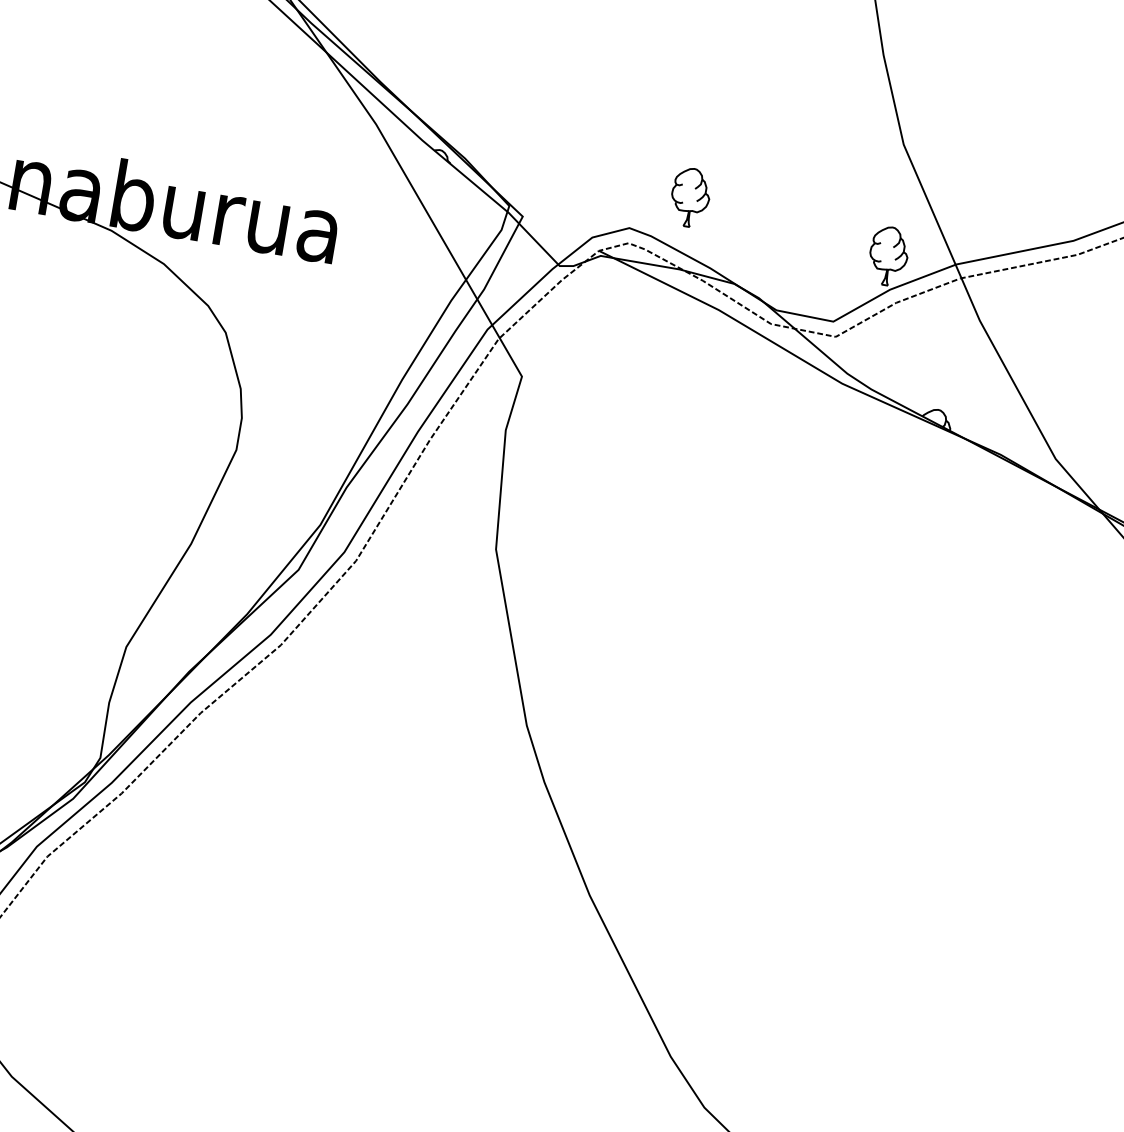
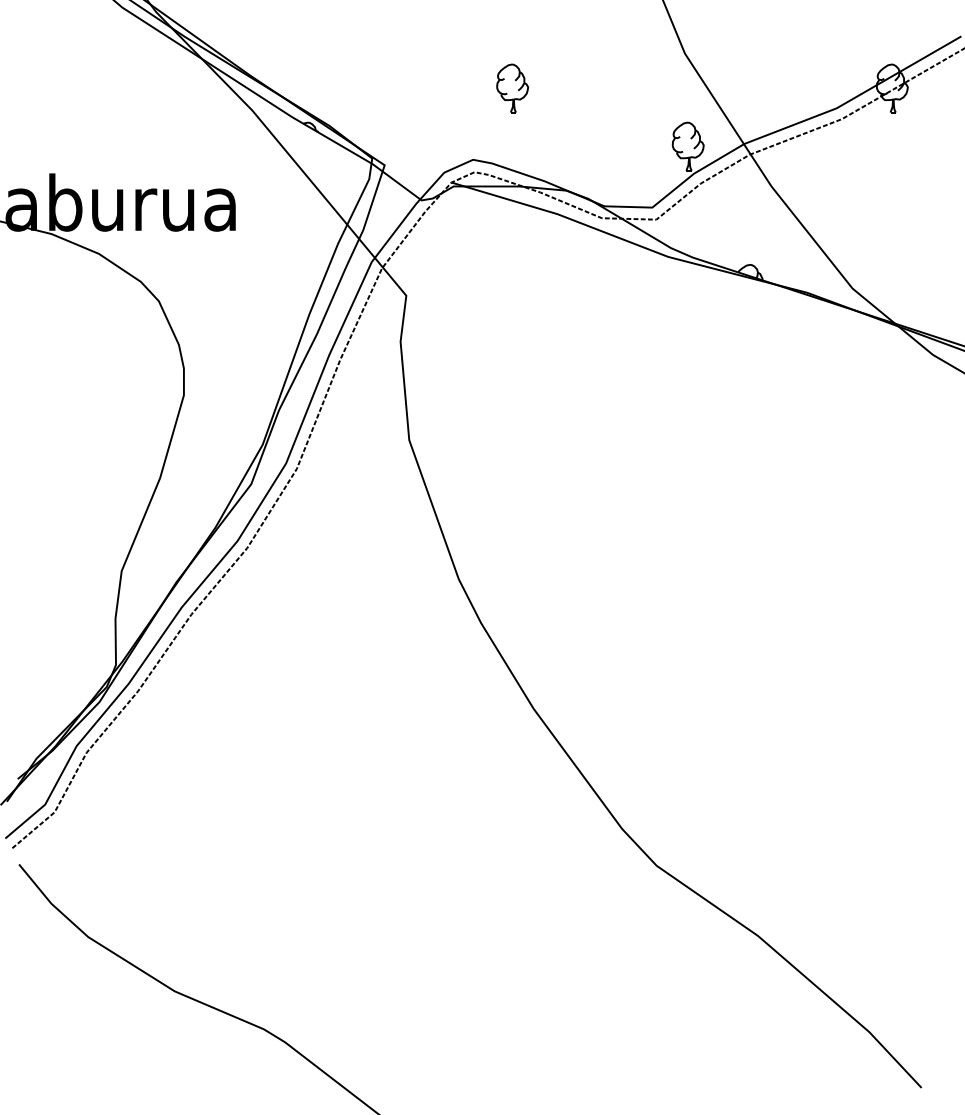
part: (690, 197) -> (512, 88), moved

